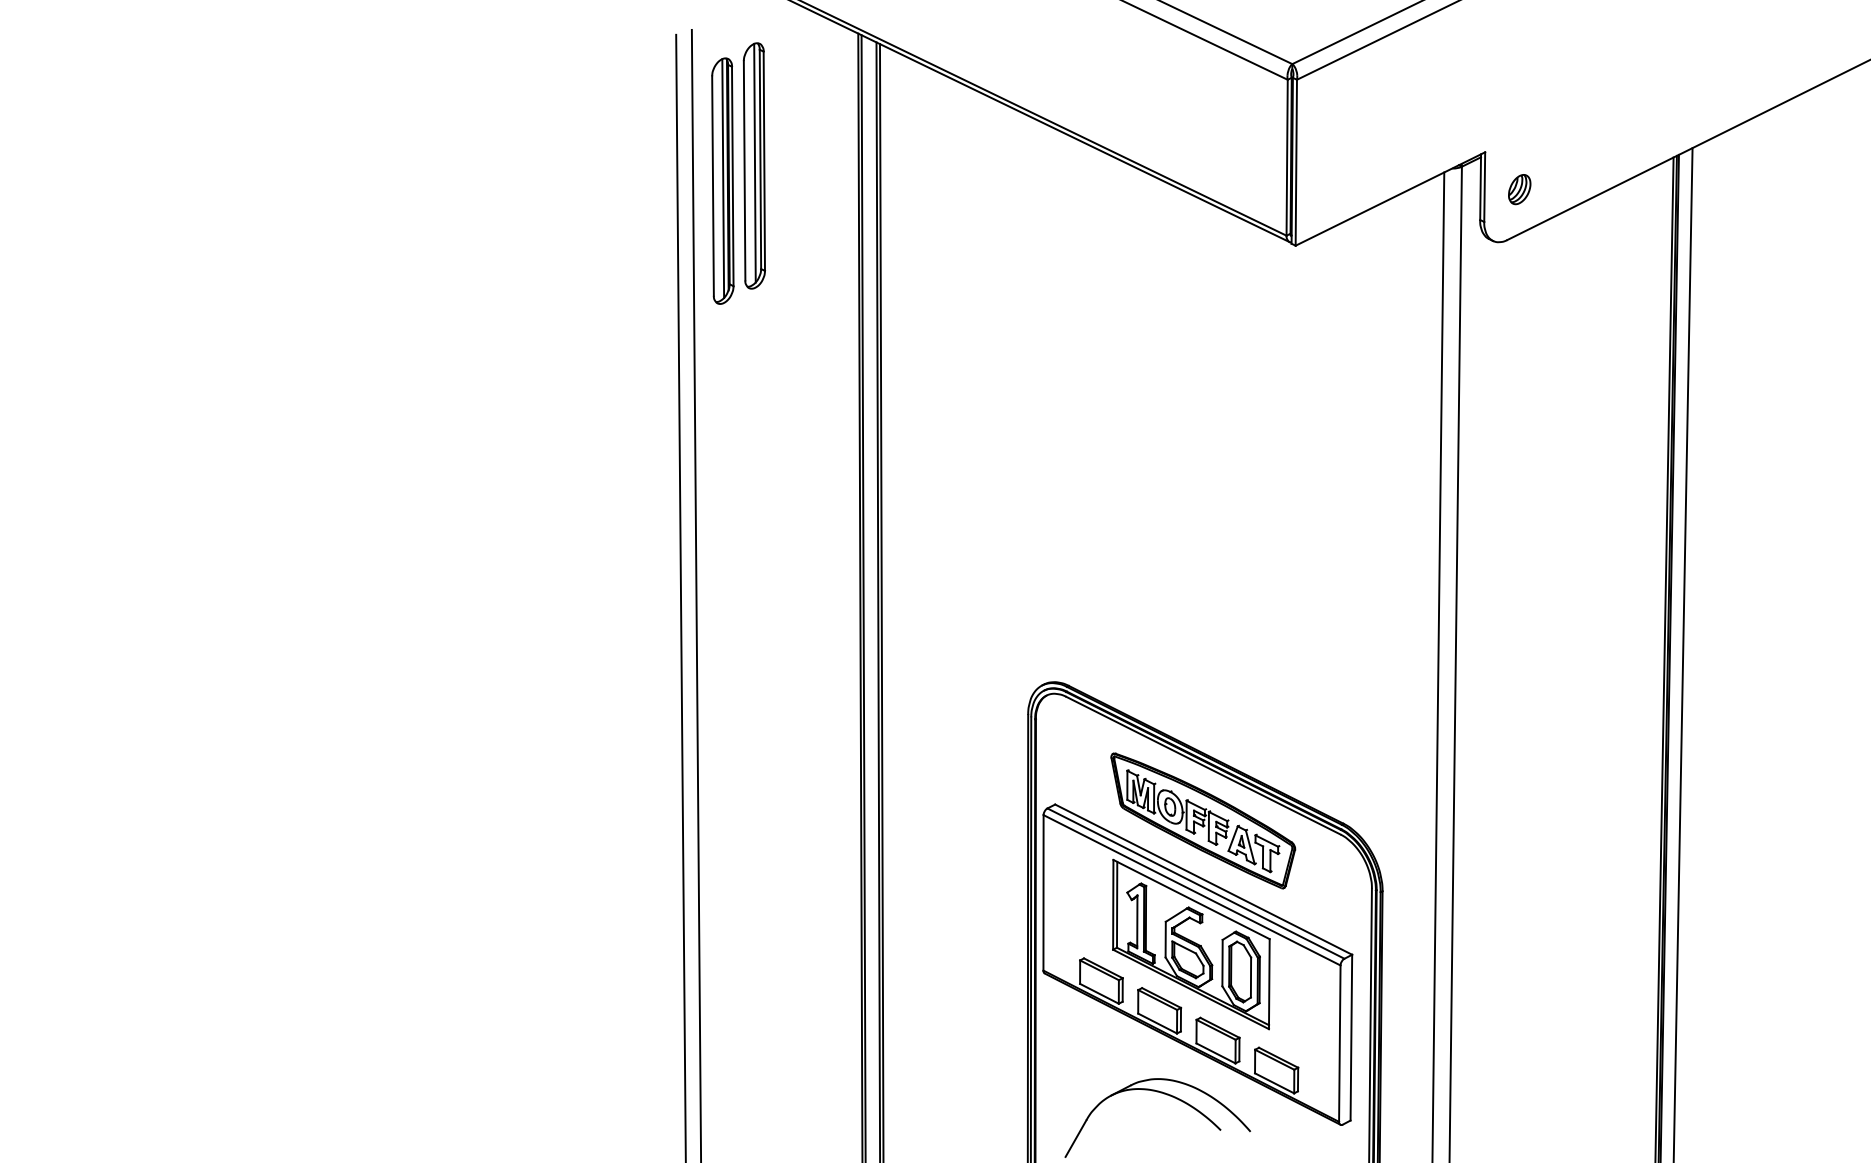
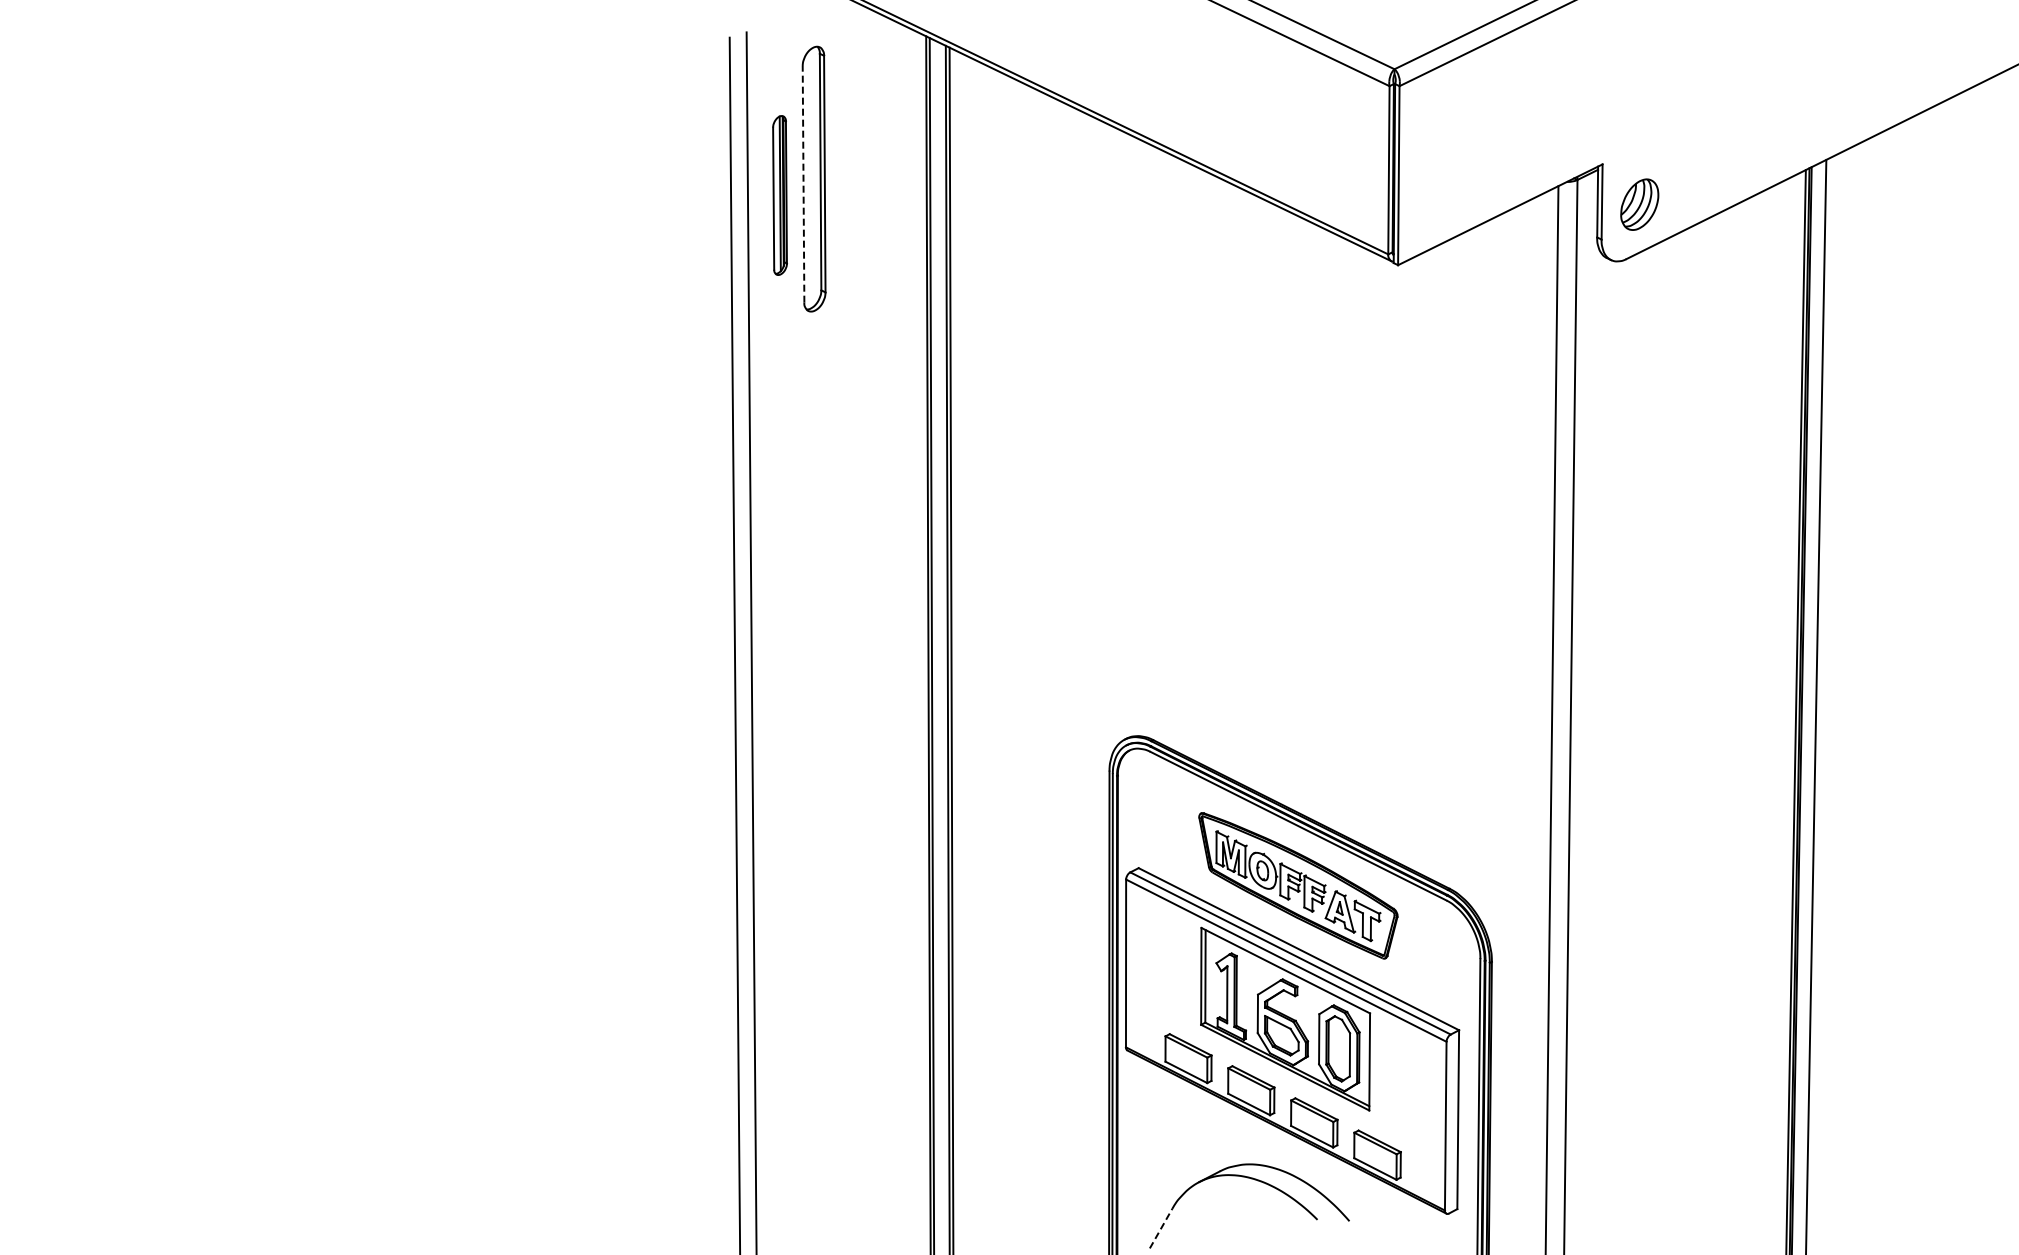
line: (754, 162) -> (814, 175), removed
line: (744, 170) -> (803, 183), solid -> dashed
part: (722, 181) -> (779, 195), size x0.6
part: (1519, 189) -> (1639, 204), size x1.6
line: (1076, 1138) -> (1161, 1228), solid -> dashed

